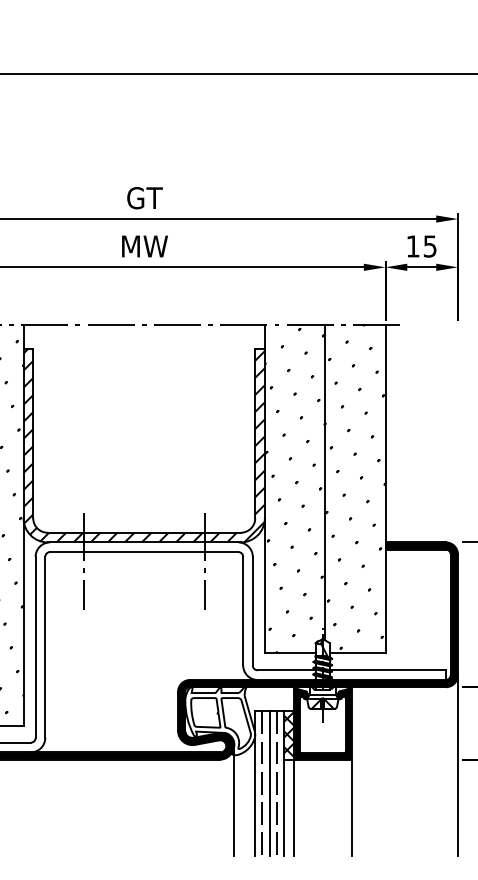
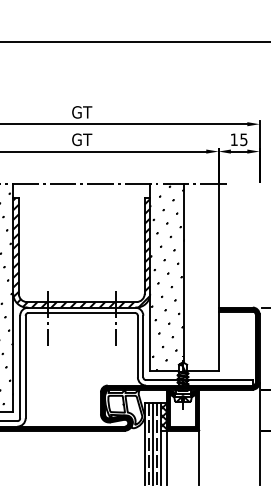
text: (145, 245) -> (82, 139), MW -> GT
hatch: (355, 489) -> (201, 277), removed
line: (233, 801) -> (132, 454), removed

